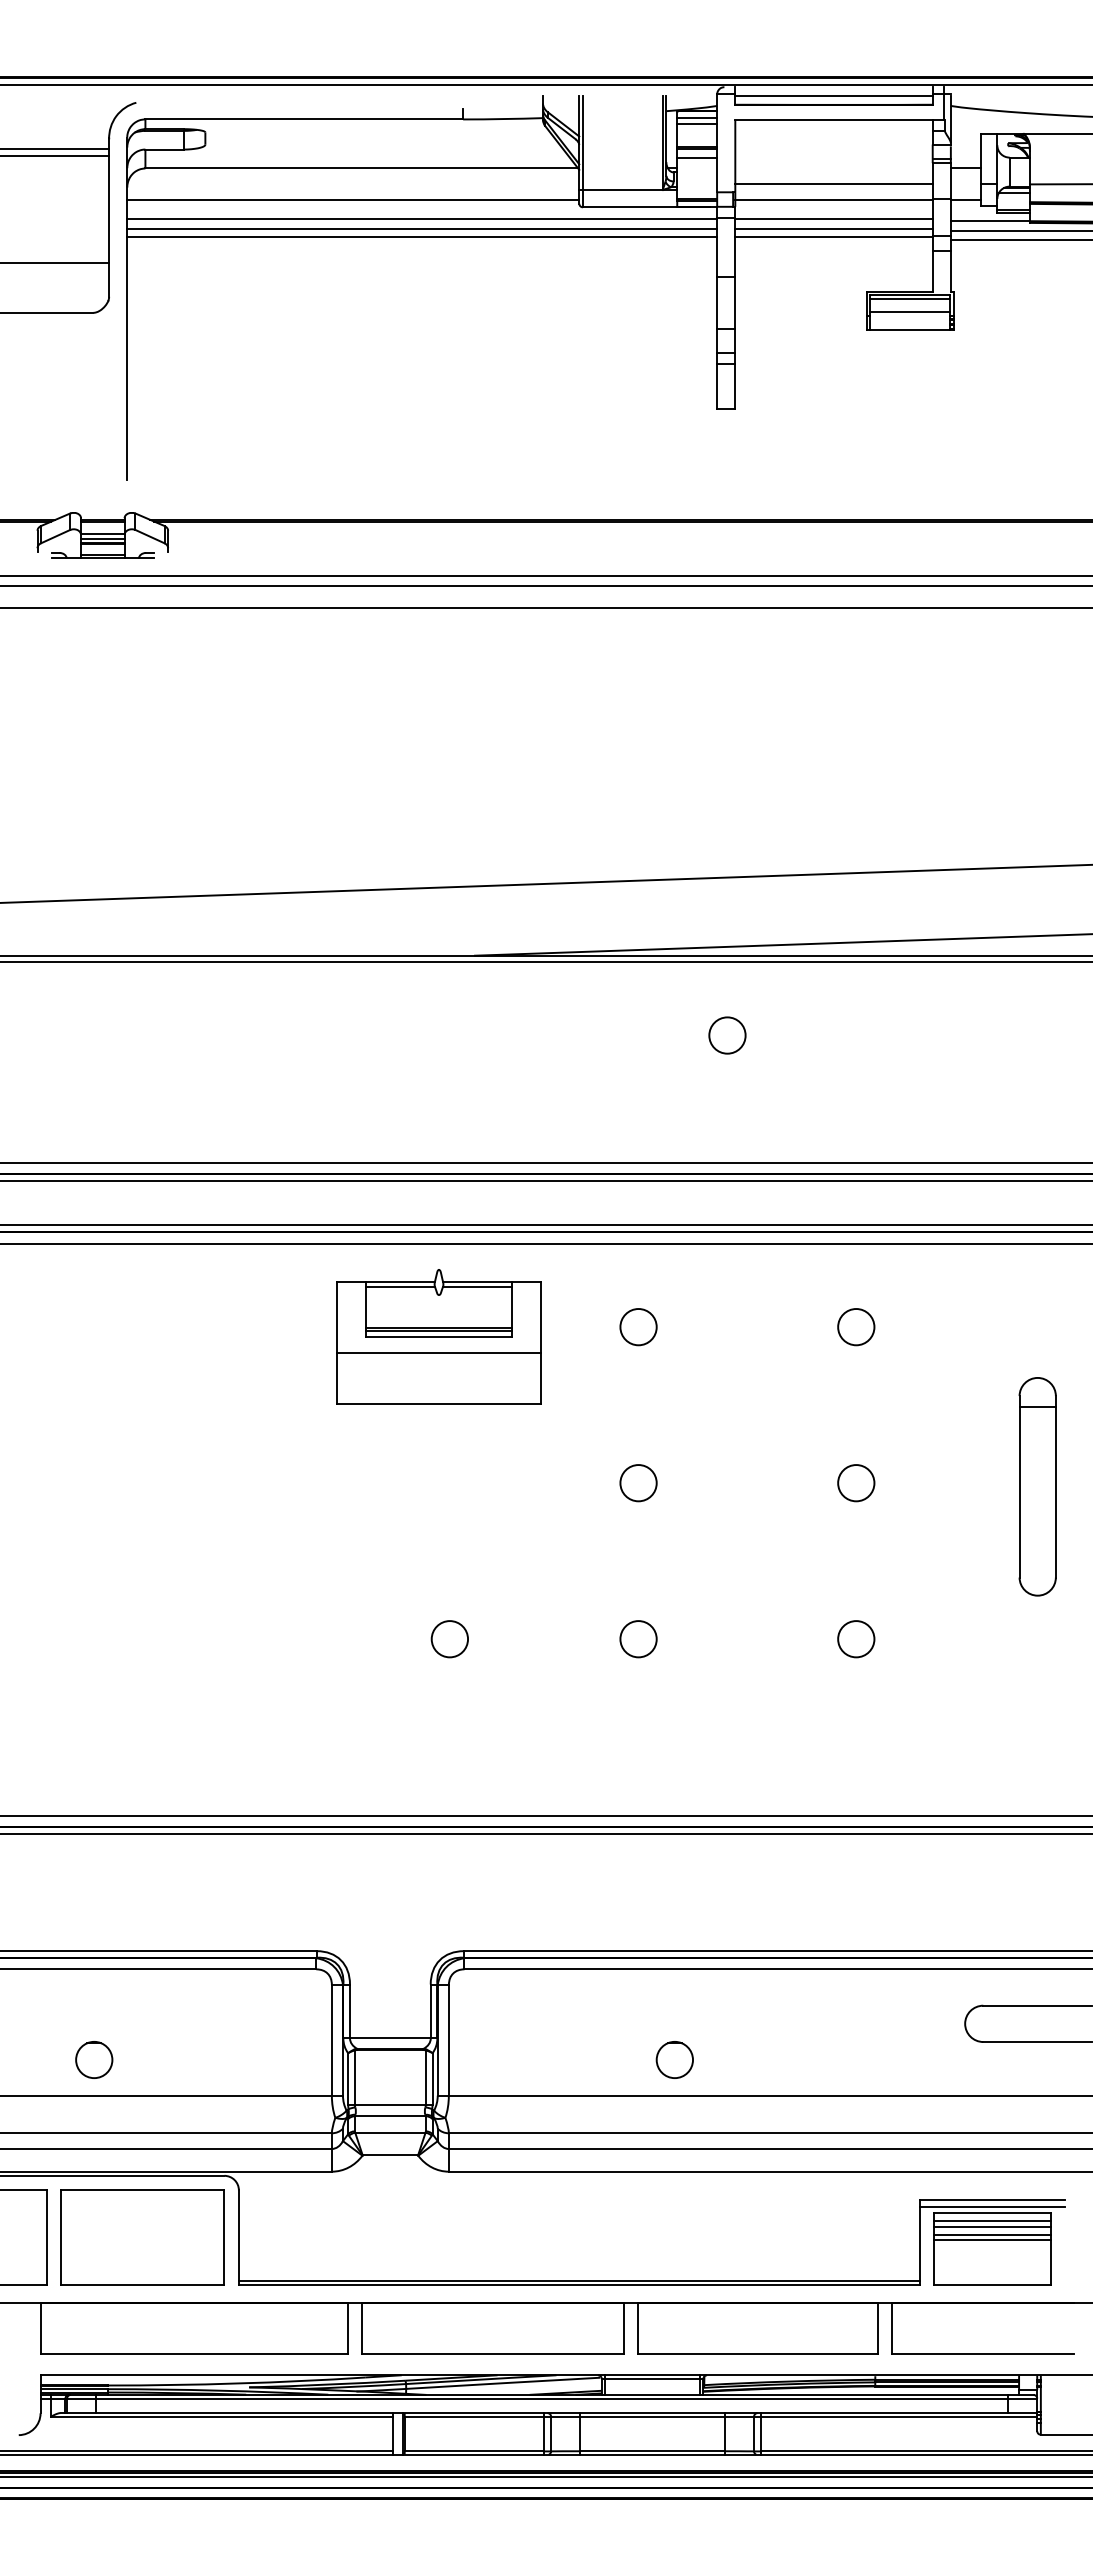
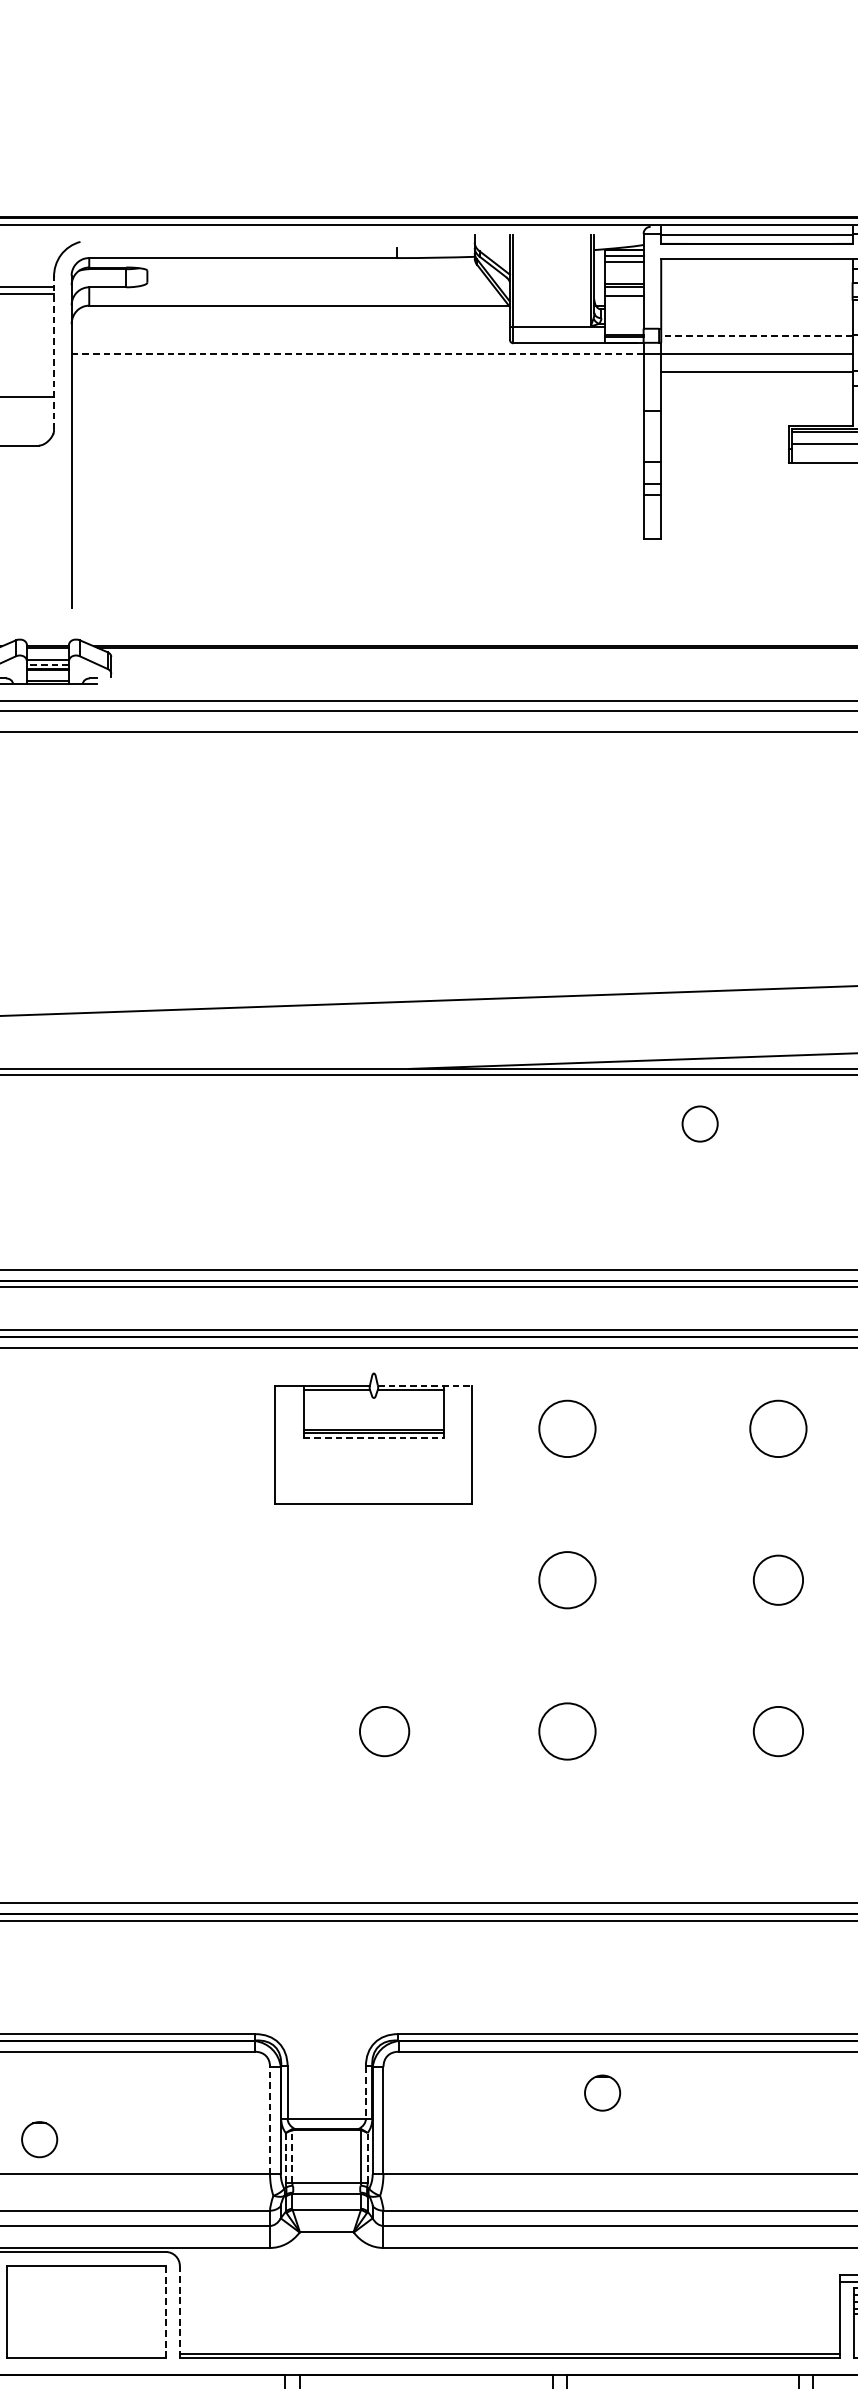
line: (833, 183) -> (756, 320), removed
line: (353, 199) -> (291, 335), removed
line: (834, 199) -> (757, 335), solid -> dashed
line: (109, 217) -> (54, 353), solid -> dashed
line: (422, 218) -> (357, 354), solid -> dashed
line: (422, 228) -> (357, 363), removed
line: (833, 228) -> (756, 363), removed
line: (422, 237) -> (357, 372), removed
line: (102, 538) -> (47, 664), solid -> dashed
circle: (727, 1035) -> (700, 1124), moved
line: (491, 1282) -> (424, 1385), solid -> dashed
circle: (638, 1327) -> (567, 1429), size x1.6
circle: (856, 1327) -> (778, 1429), size x1.6
line: (438, 1336) -> (373, 1438), solid -> dashed
line: (438, 1353) -> (373, 1454), removed
circle: (638, 1483) -> (567, 1580), size x1.6
circle: (856, 1483) -> (778, 1580), size x1.4
circle: (449, 1639) -> (384, 1731), size x1.4
circle: (638, 1639) -> (567, 1731), size x1.6
circle: (856, 1639) -> (778, 1731), size x1.4
line: (430, 2011) -> (365, 2092), solid -> dashed
line: (331, 2039) -> (269, 2119), solid -> dashed
circle: (674, 2059) -> (602, 2092), moved
line: (354, 2077) -> (291, 2156), solid -> dashed
line: (348, 2078) -> (286, 2157), solid -> dashed
line: (432, 2078) -> (367, 2157), solid -> dashed
line: (238, 2237) -> (179, 2311), solid -> dashed
line: (224, 2238) -> (165, 2312), solid -> dashed

